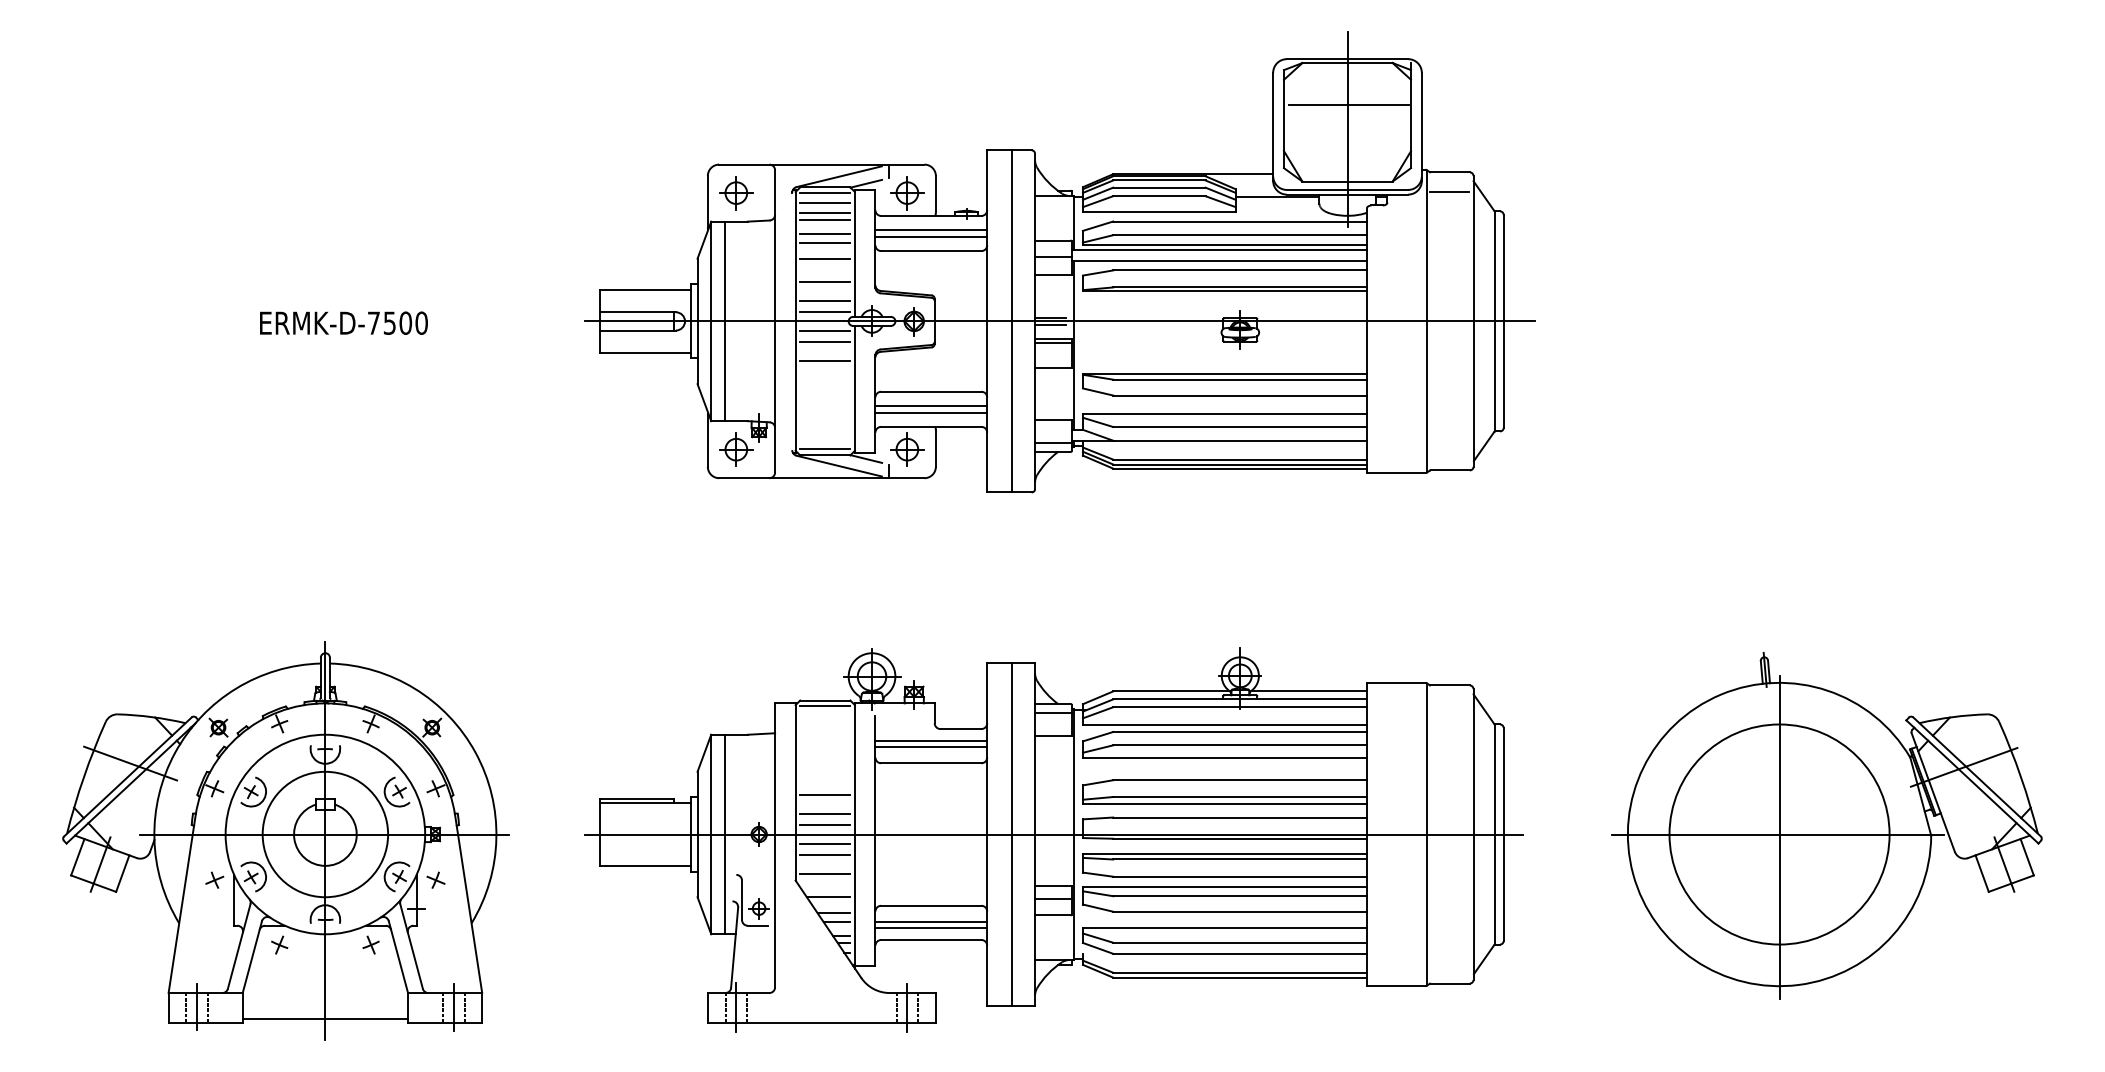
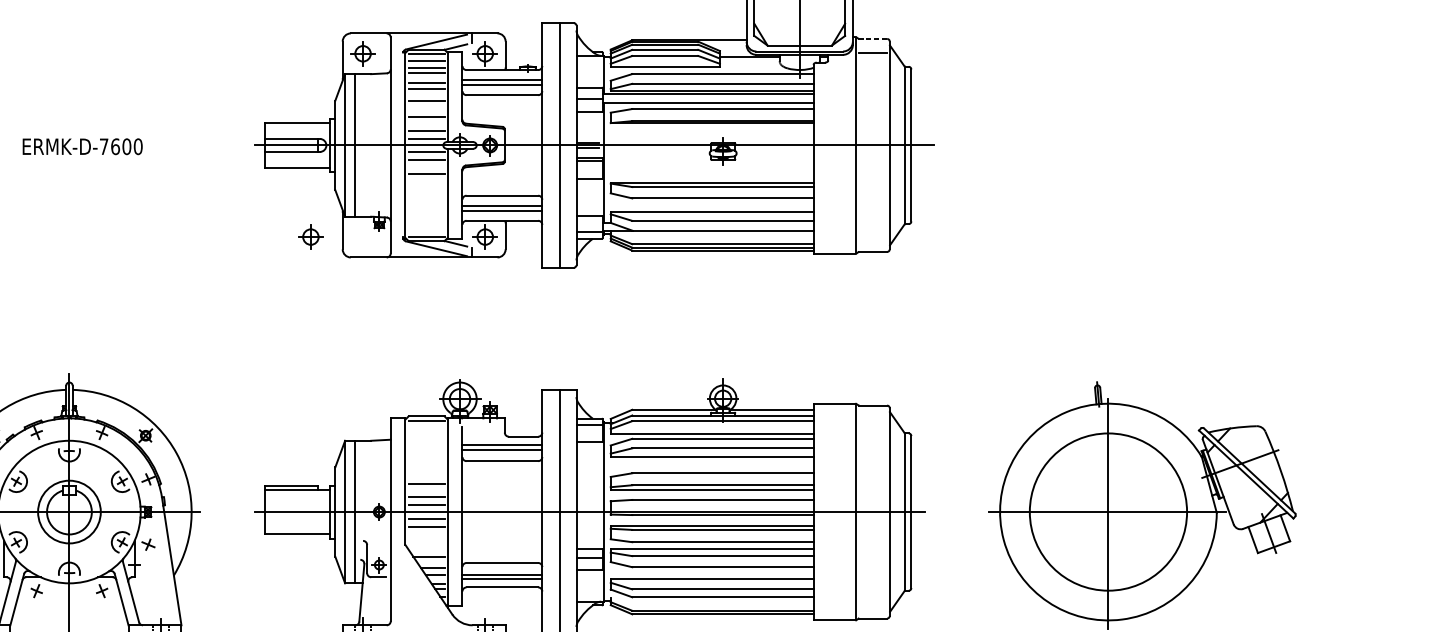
line: (1449, 172) -> (872, 39), solid -> dashed
text: (389, 322) -> (115, 146), ERMK-D-7500 -> ERMK-D-7600
part: (736, 449) -> (311, 236), moved
circle: (325, 834) -> (69, 512), size x0.7
line: (825, 873) -> (426, 539), removed

